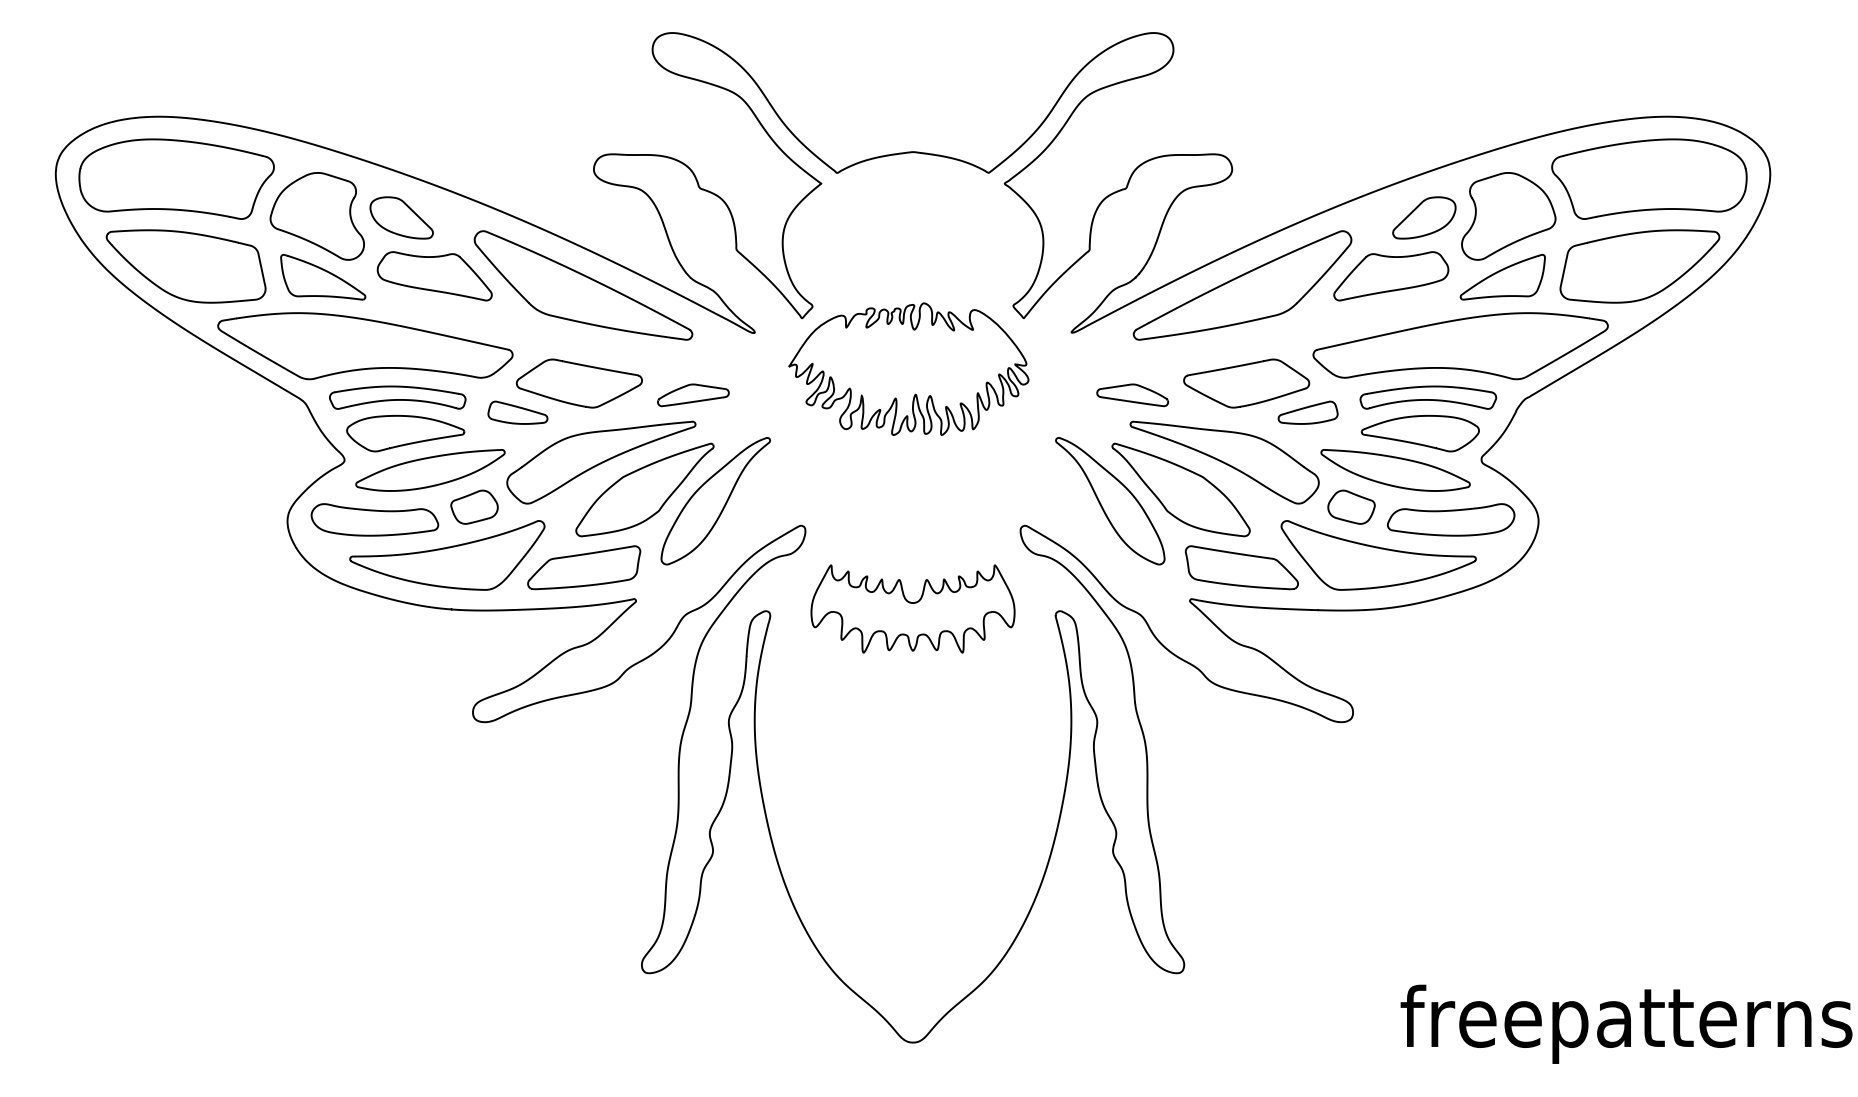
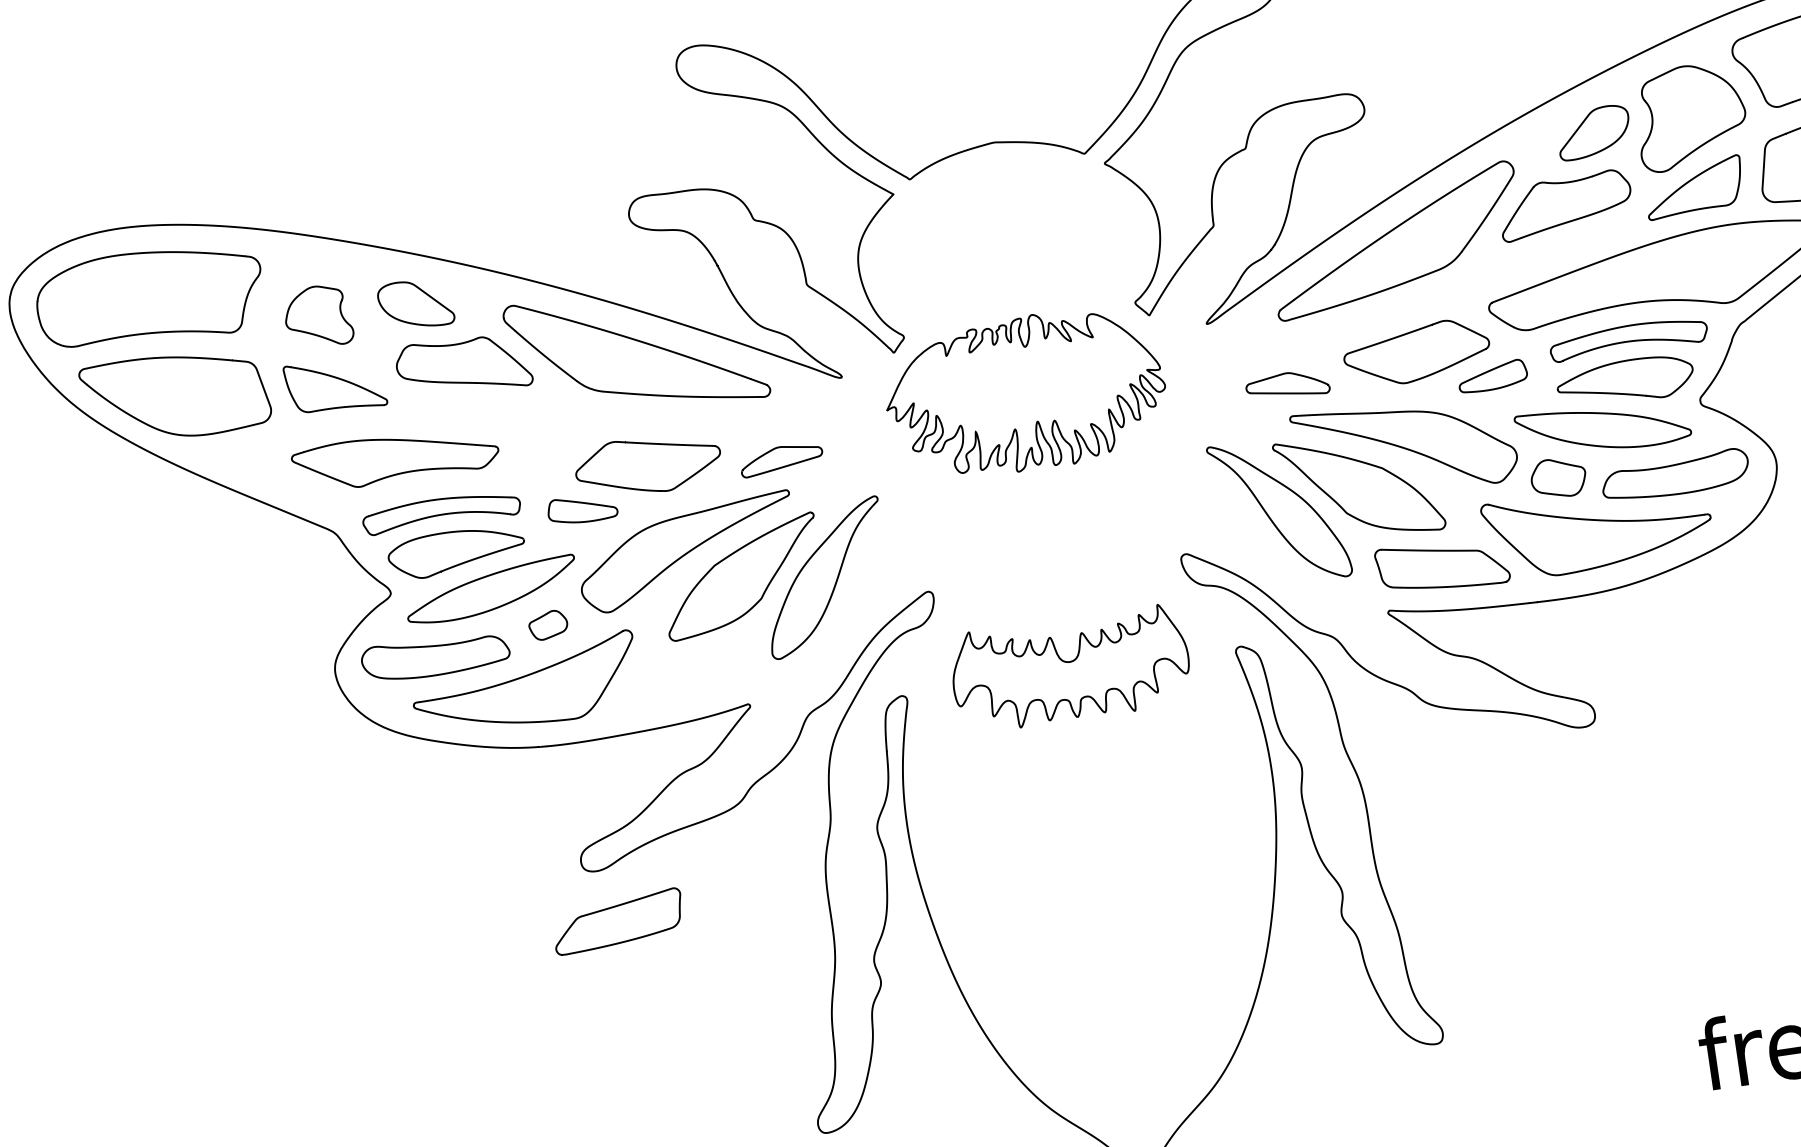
part: (316, 216) -> (317, 317), size x0.6
part: (365, 346) -> (395, 458), size x0.6
part: (474, 506) -> (548, 624), size x0.7
part: (584, 567) -> (618, 921), moved

